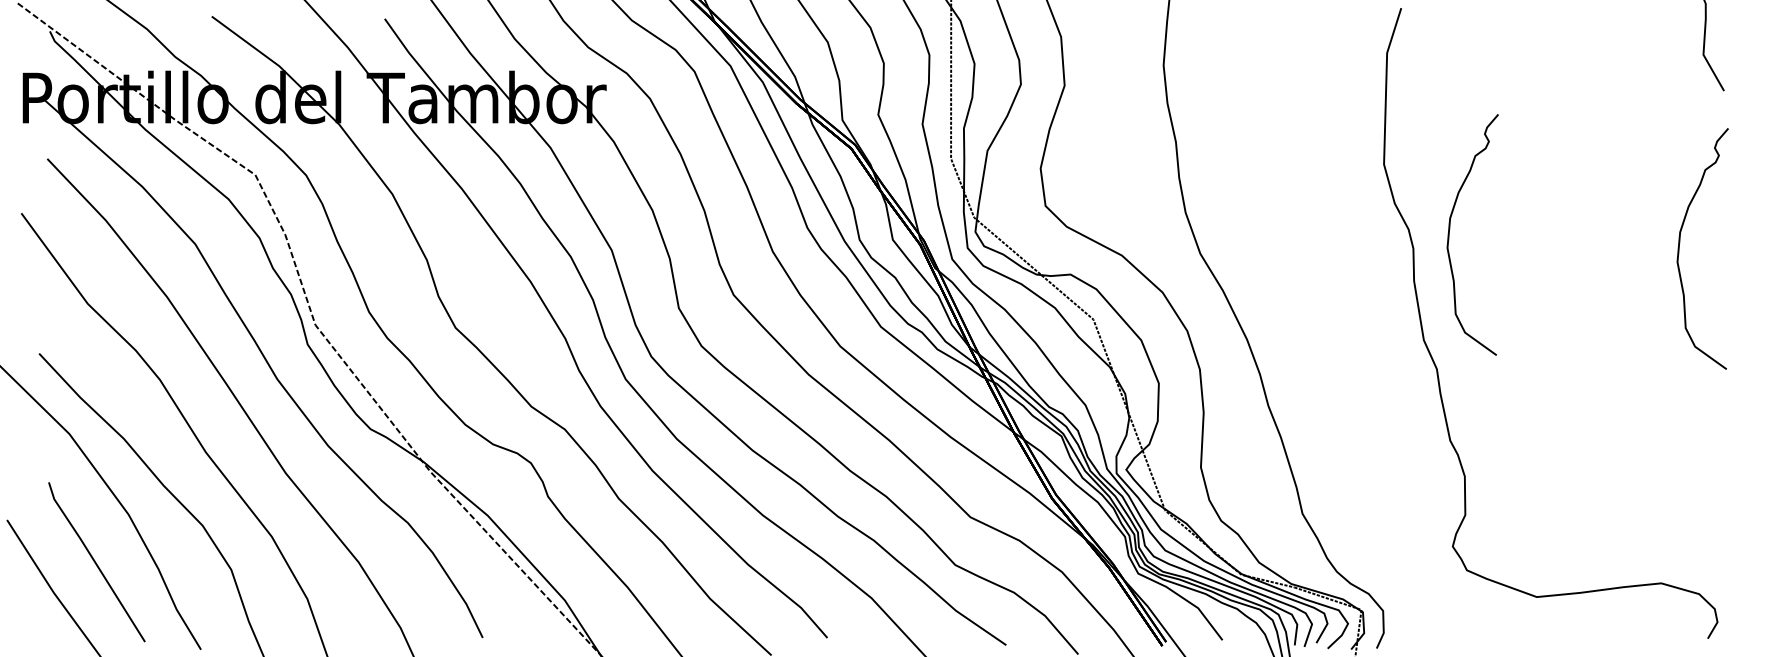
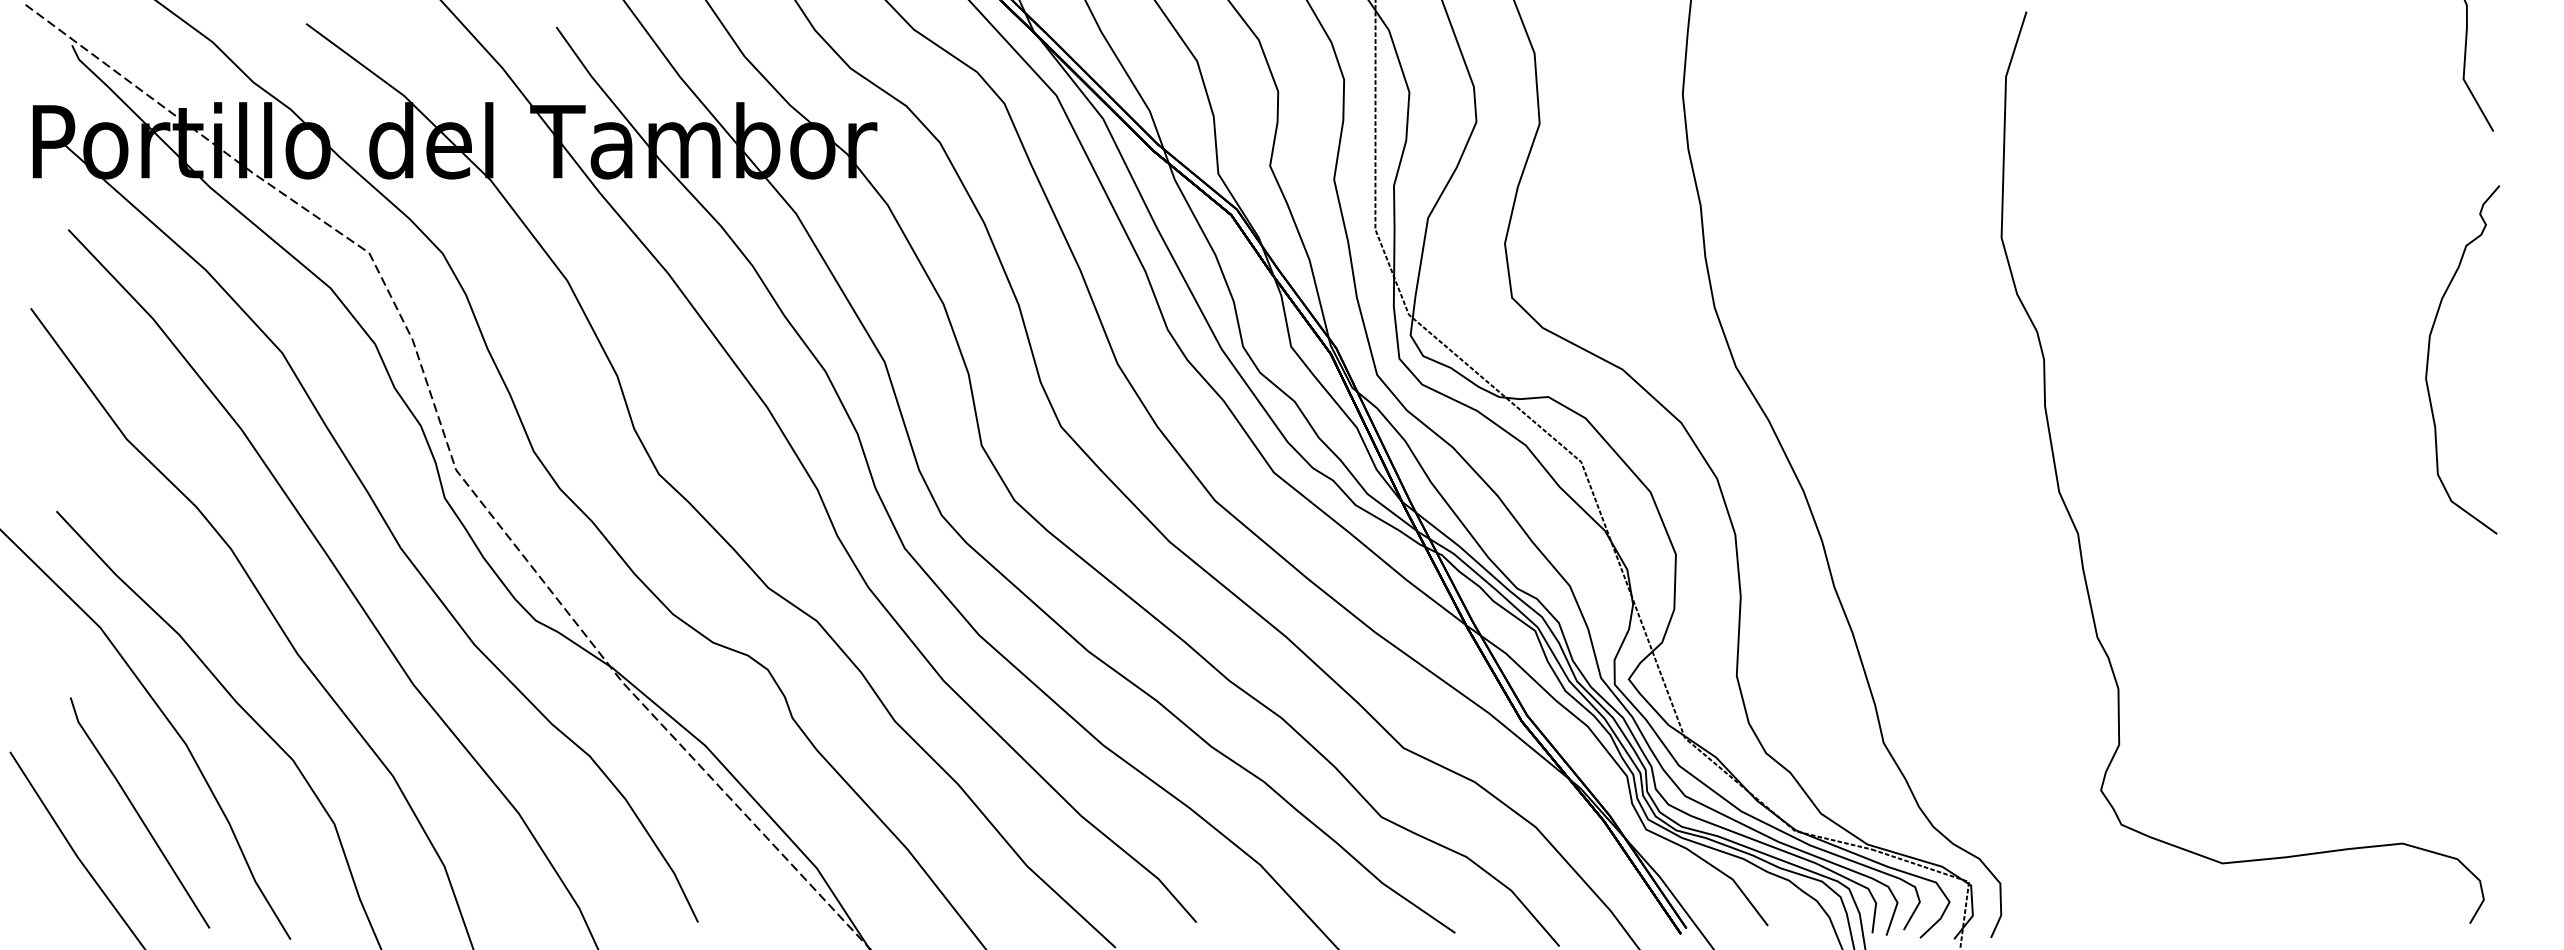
curve: (1450, 229) -> (2097, 331), removed

